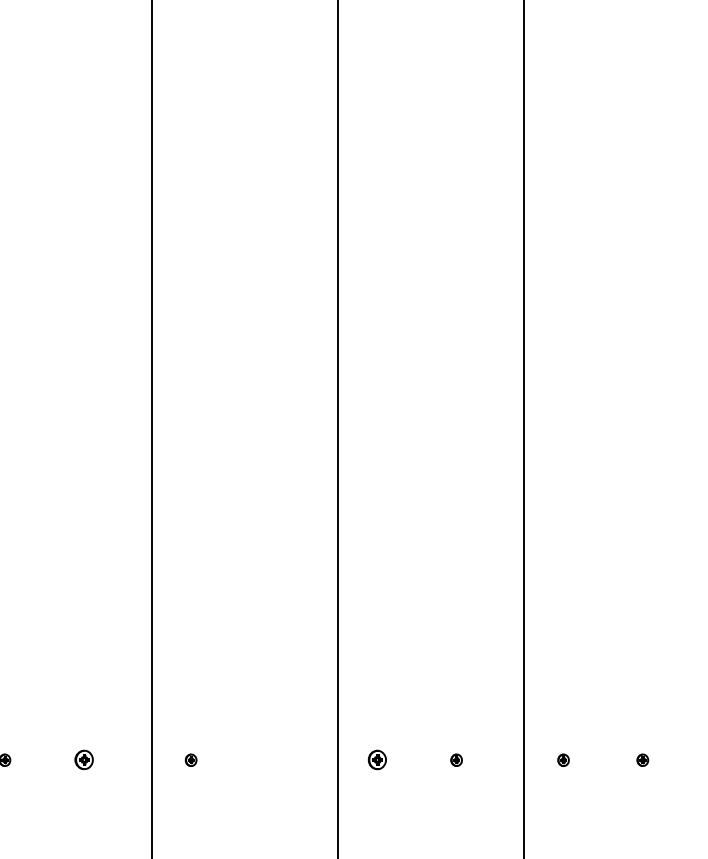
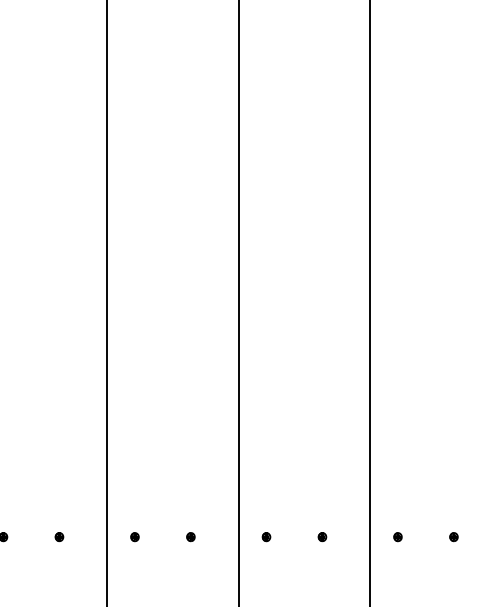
part: (84, 760) -> (59, 537), size x0.62
part: (269, 760) -> (190, 537), added
part: (377, 760) -> (266, 537), size x0.62

